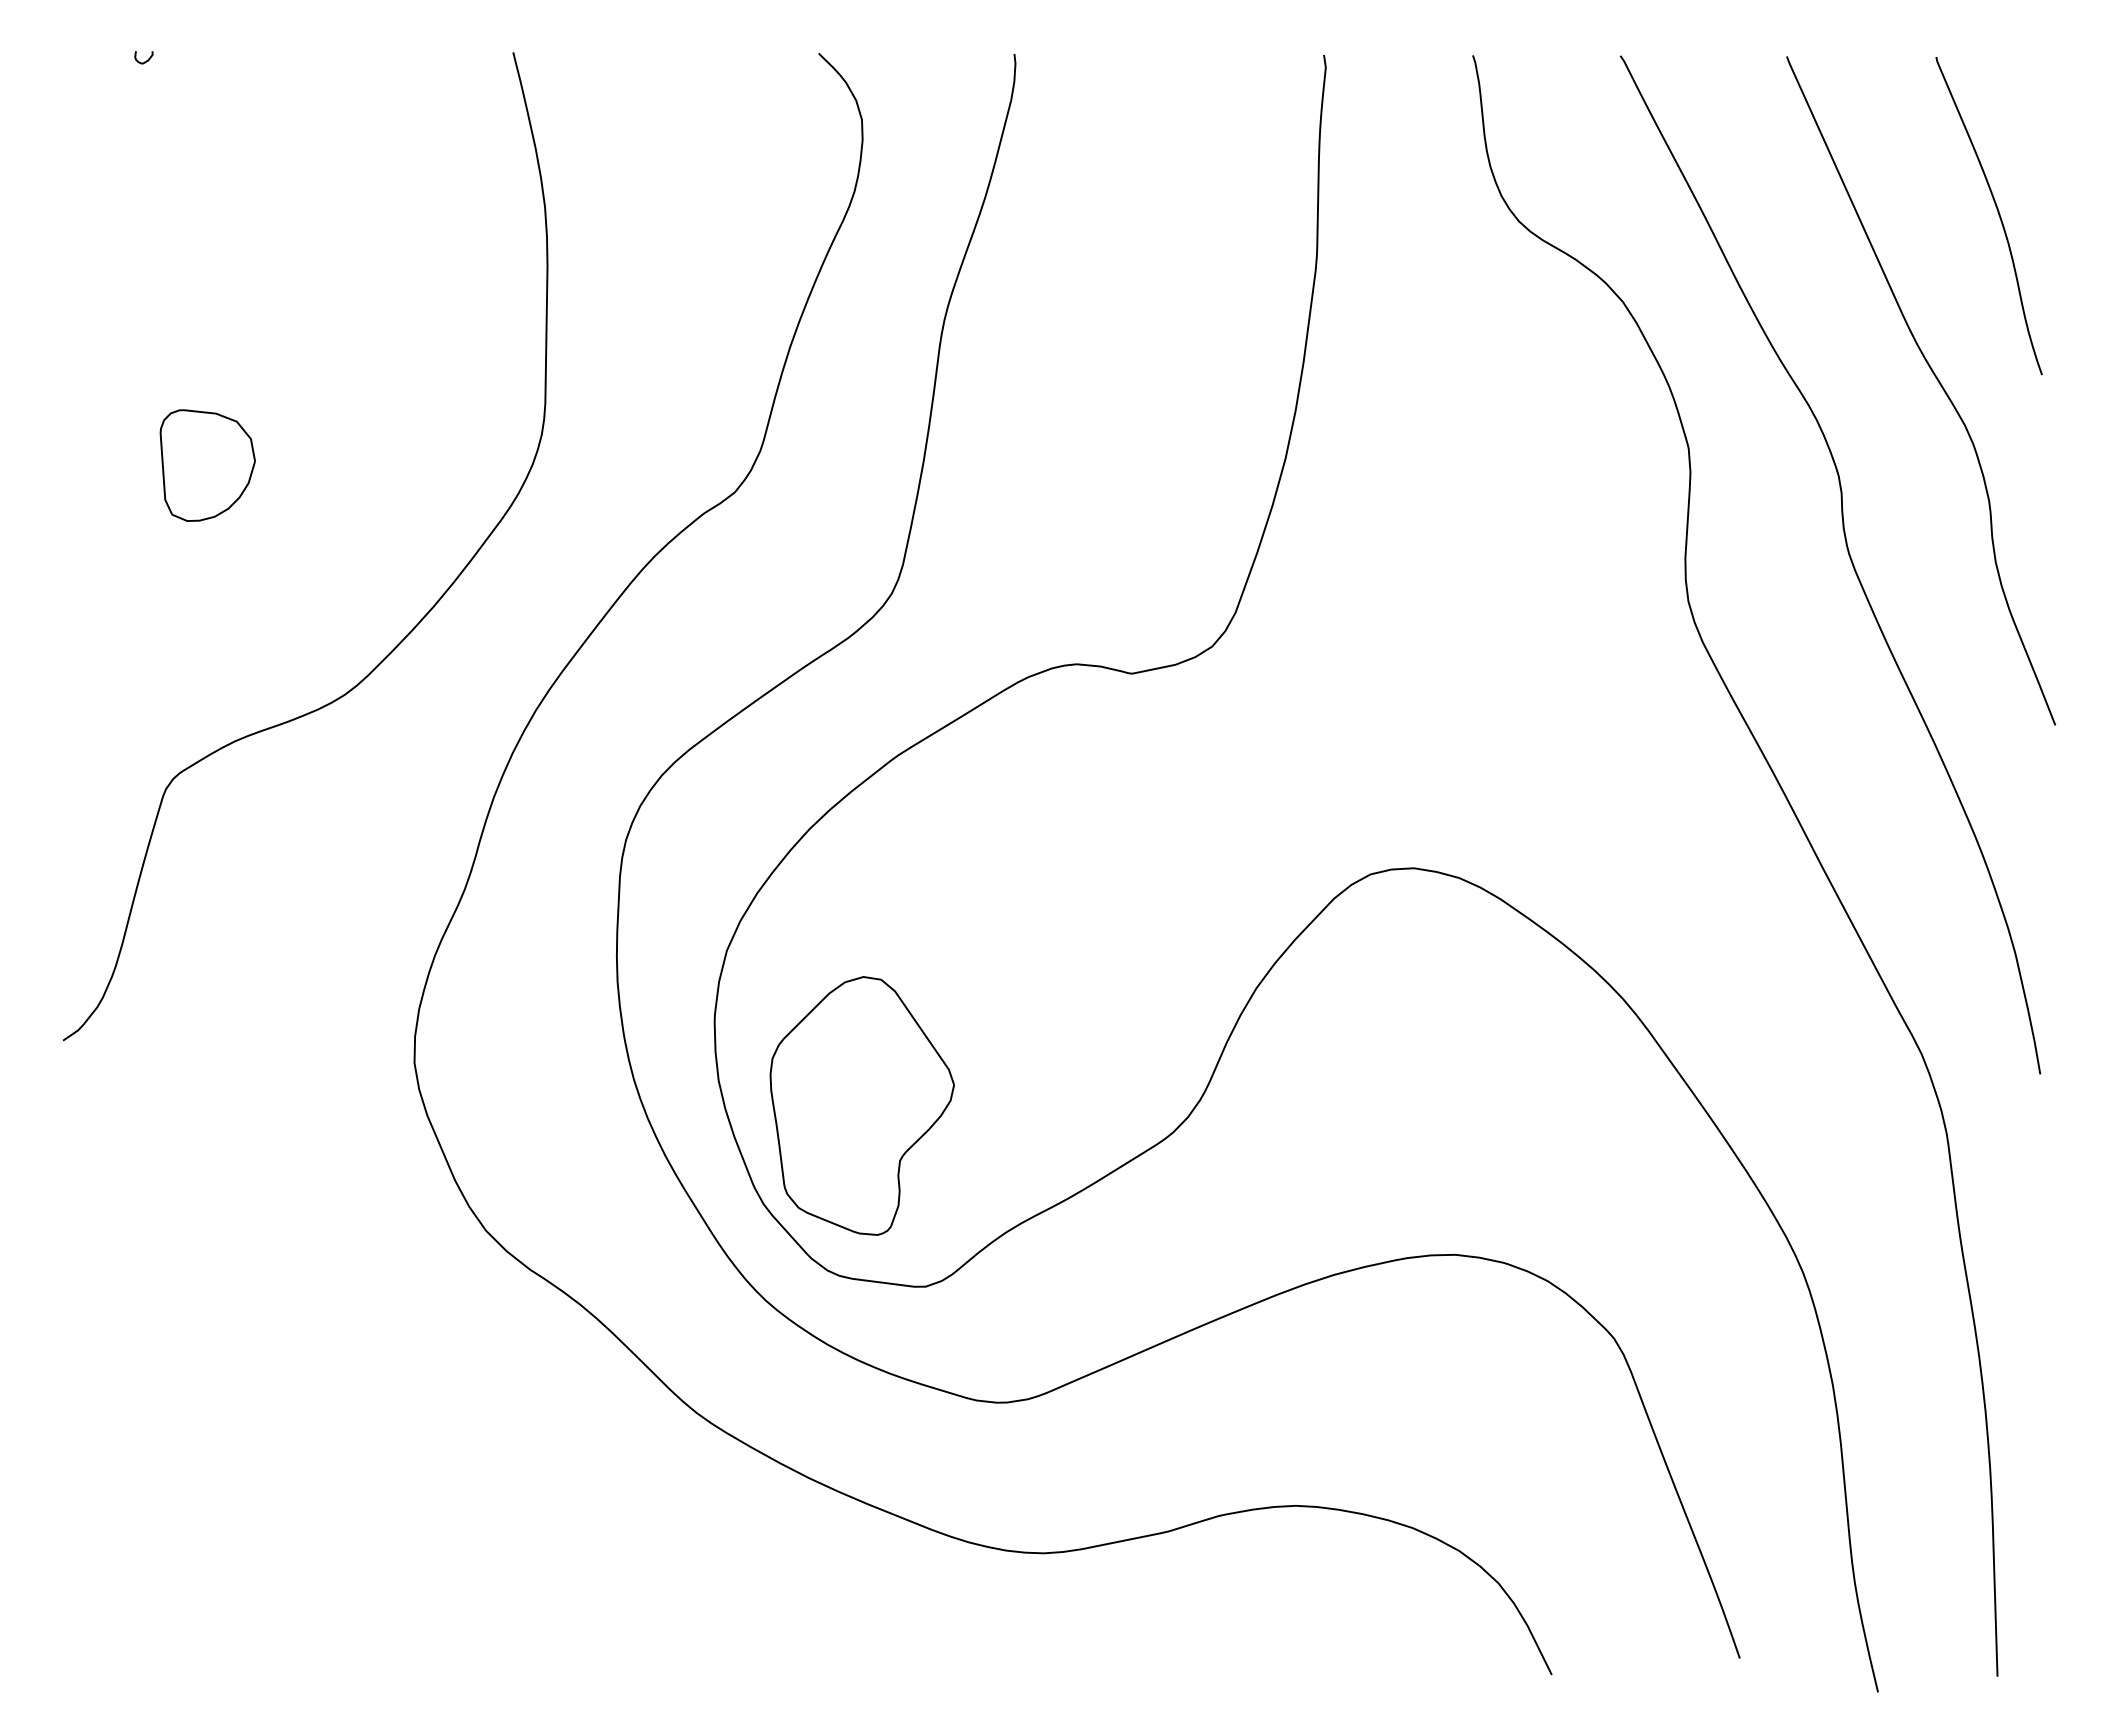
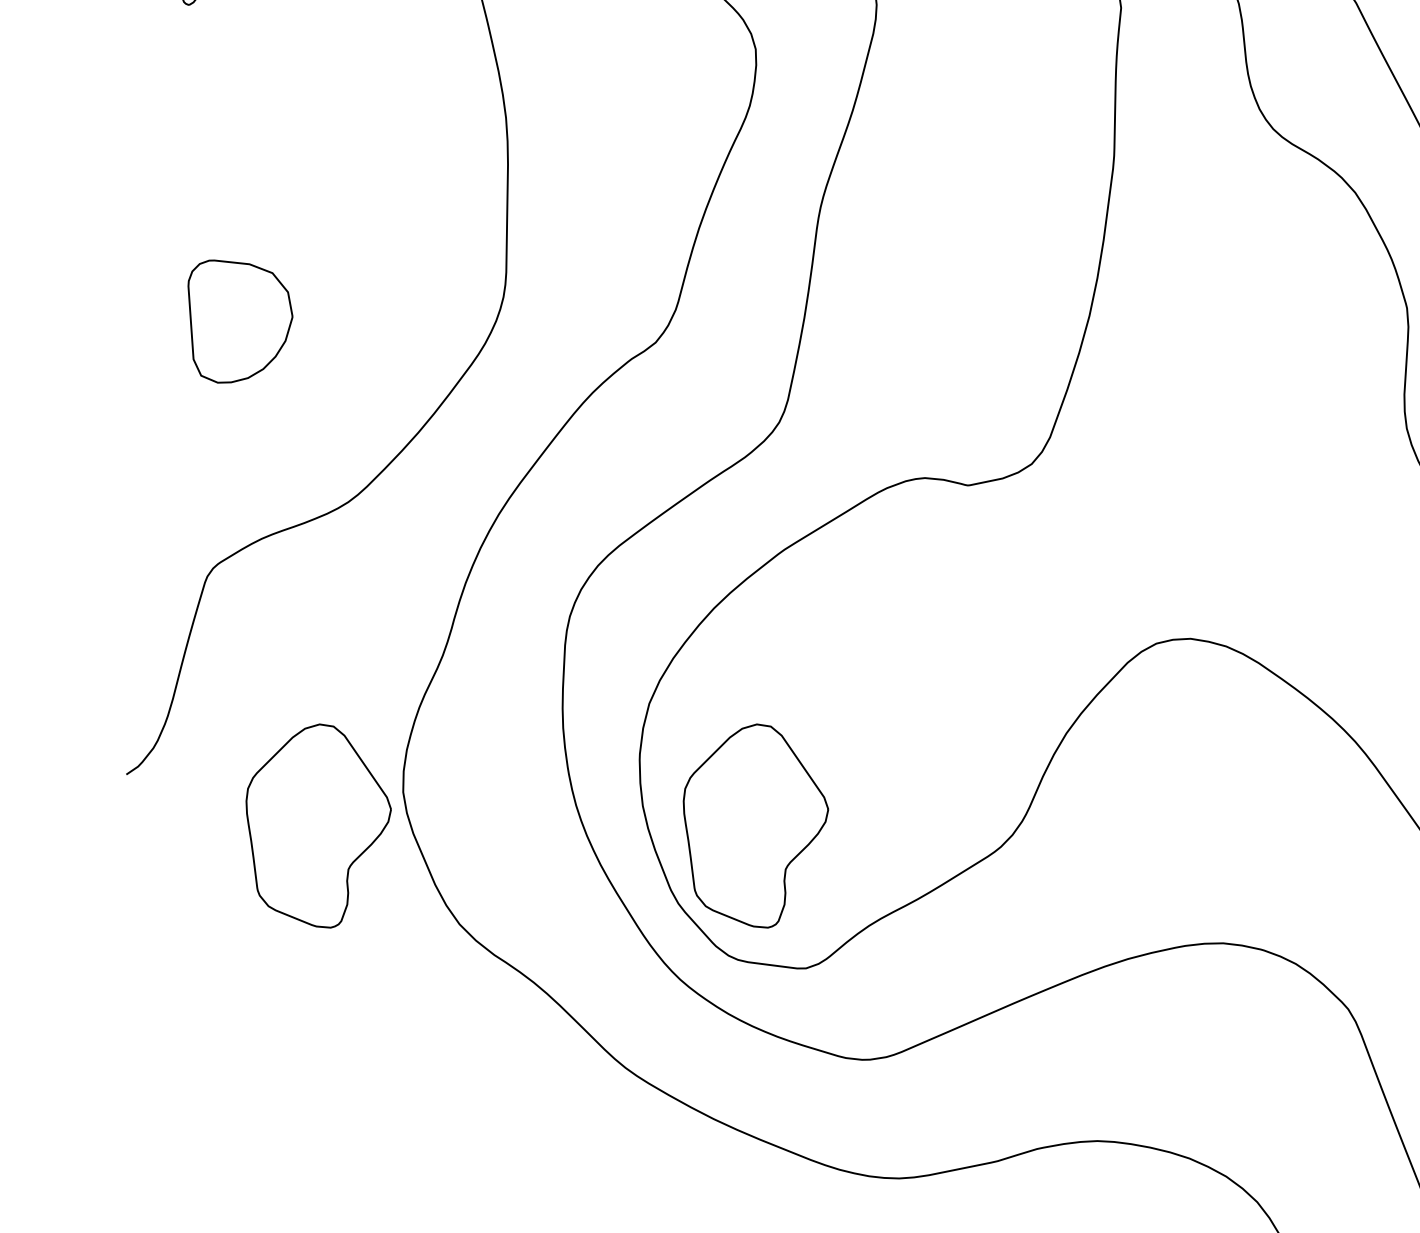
part: (207, 465) -> (240, 321), size x1.4
part: (306, 1105) -> (318, 825), added

